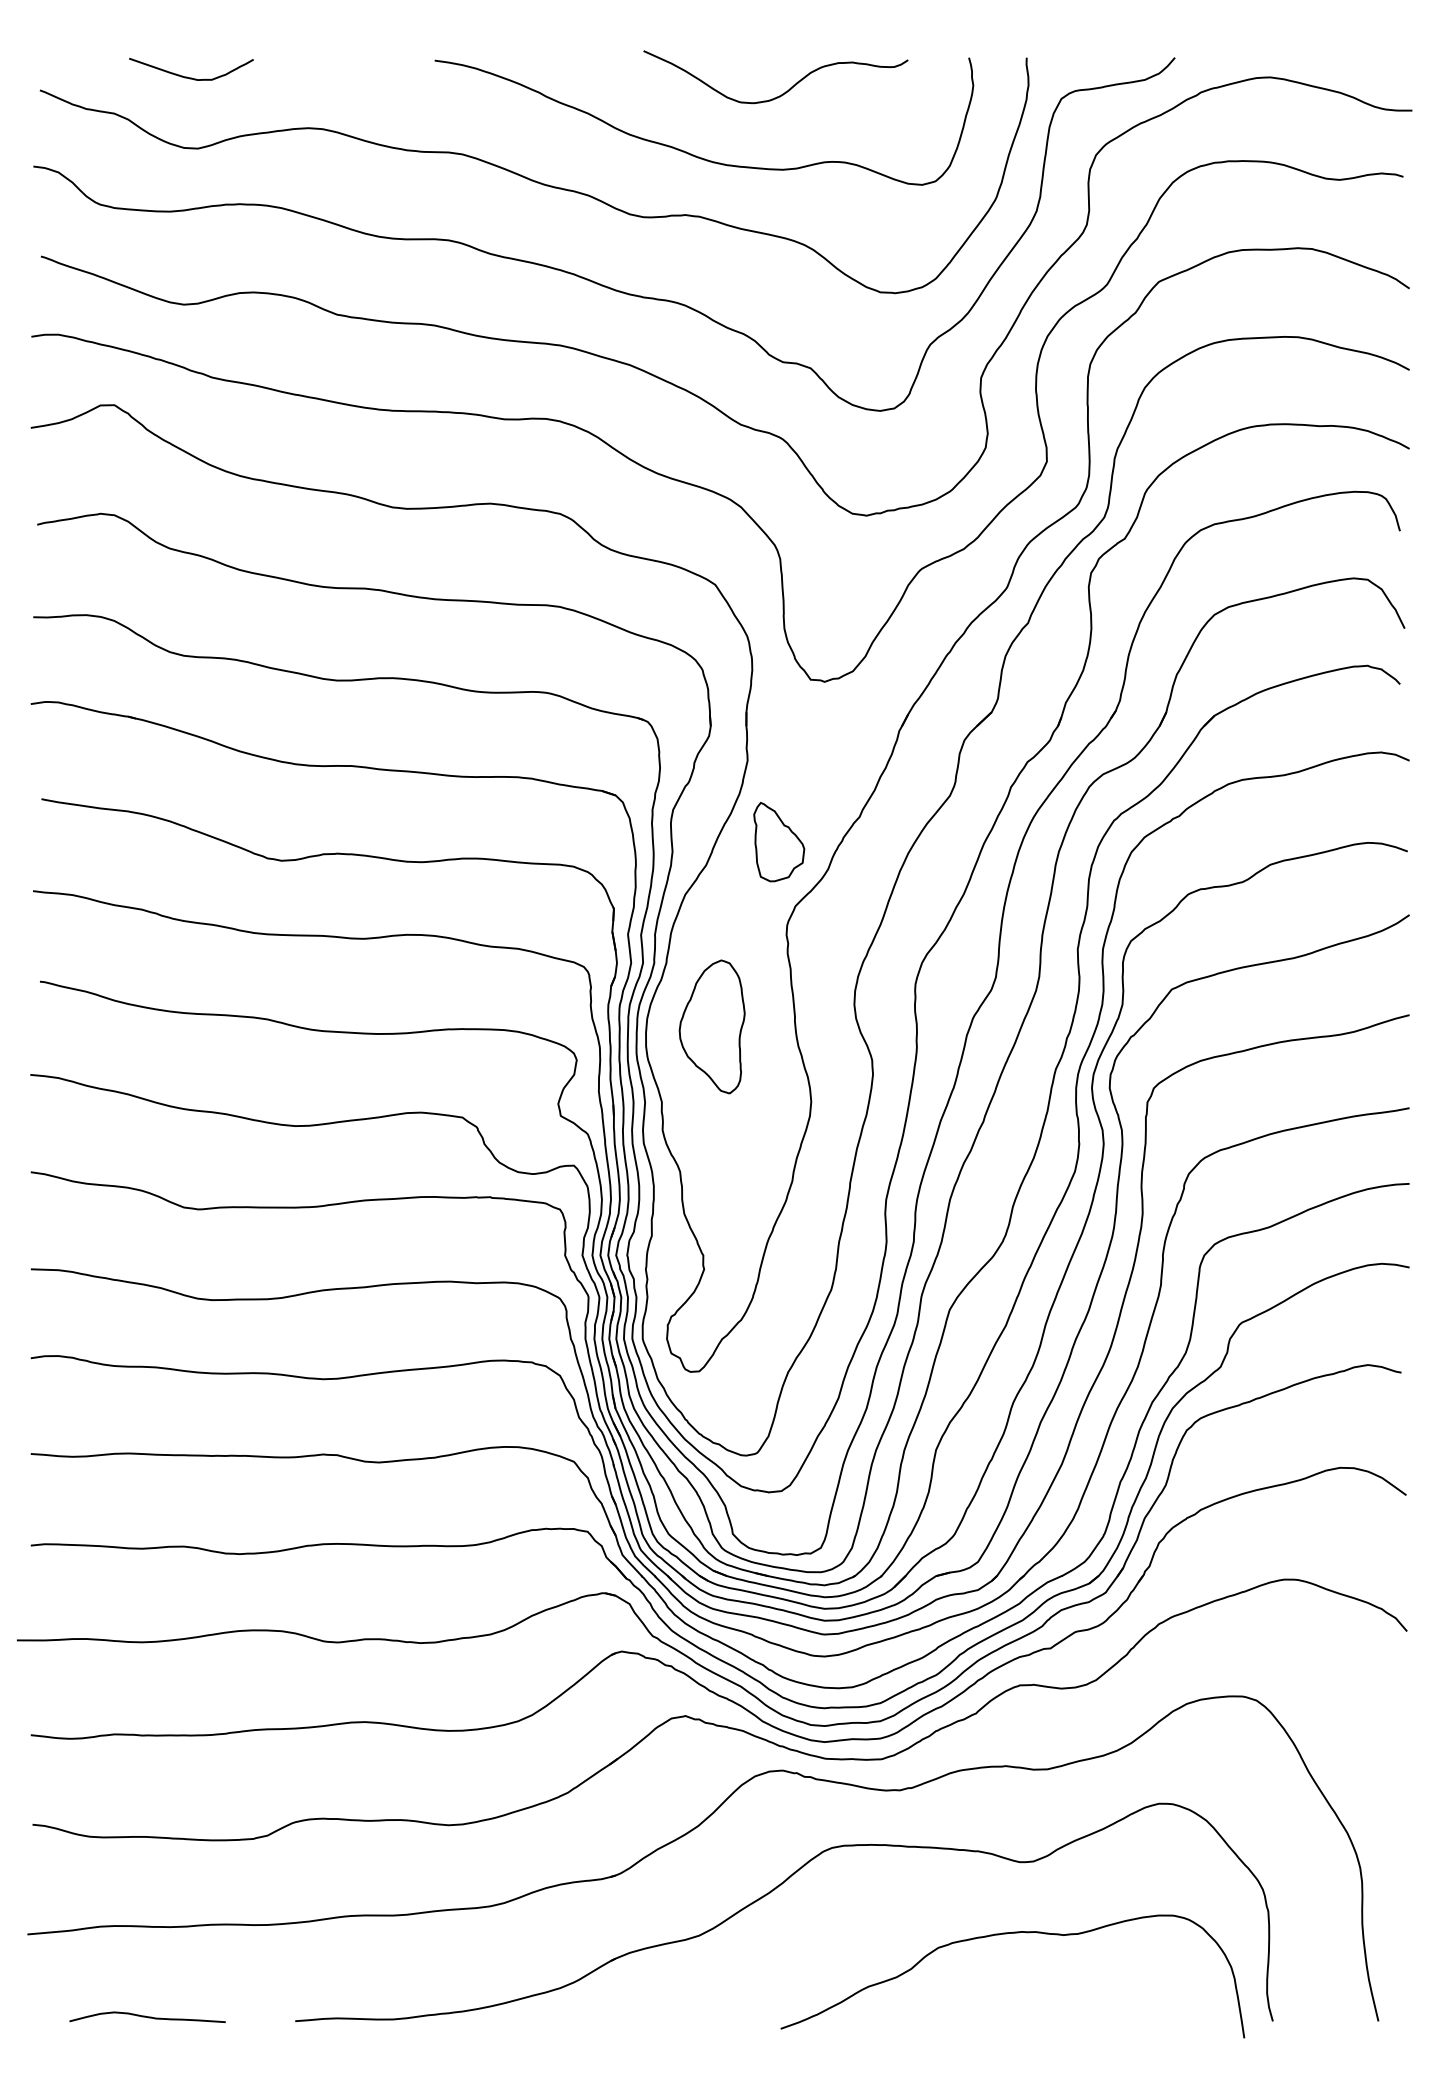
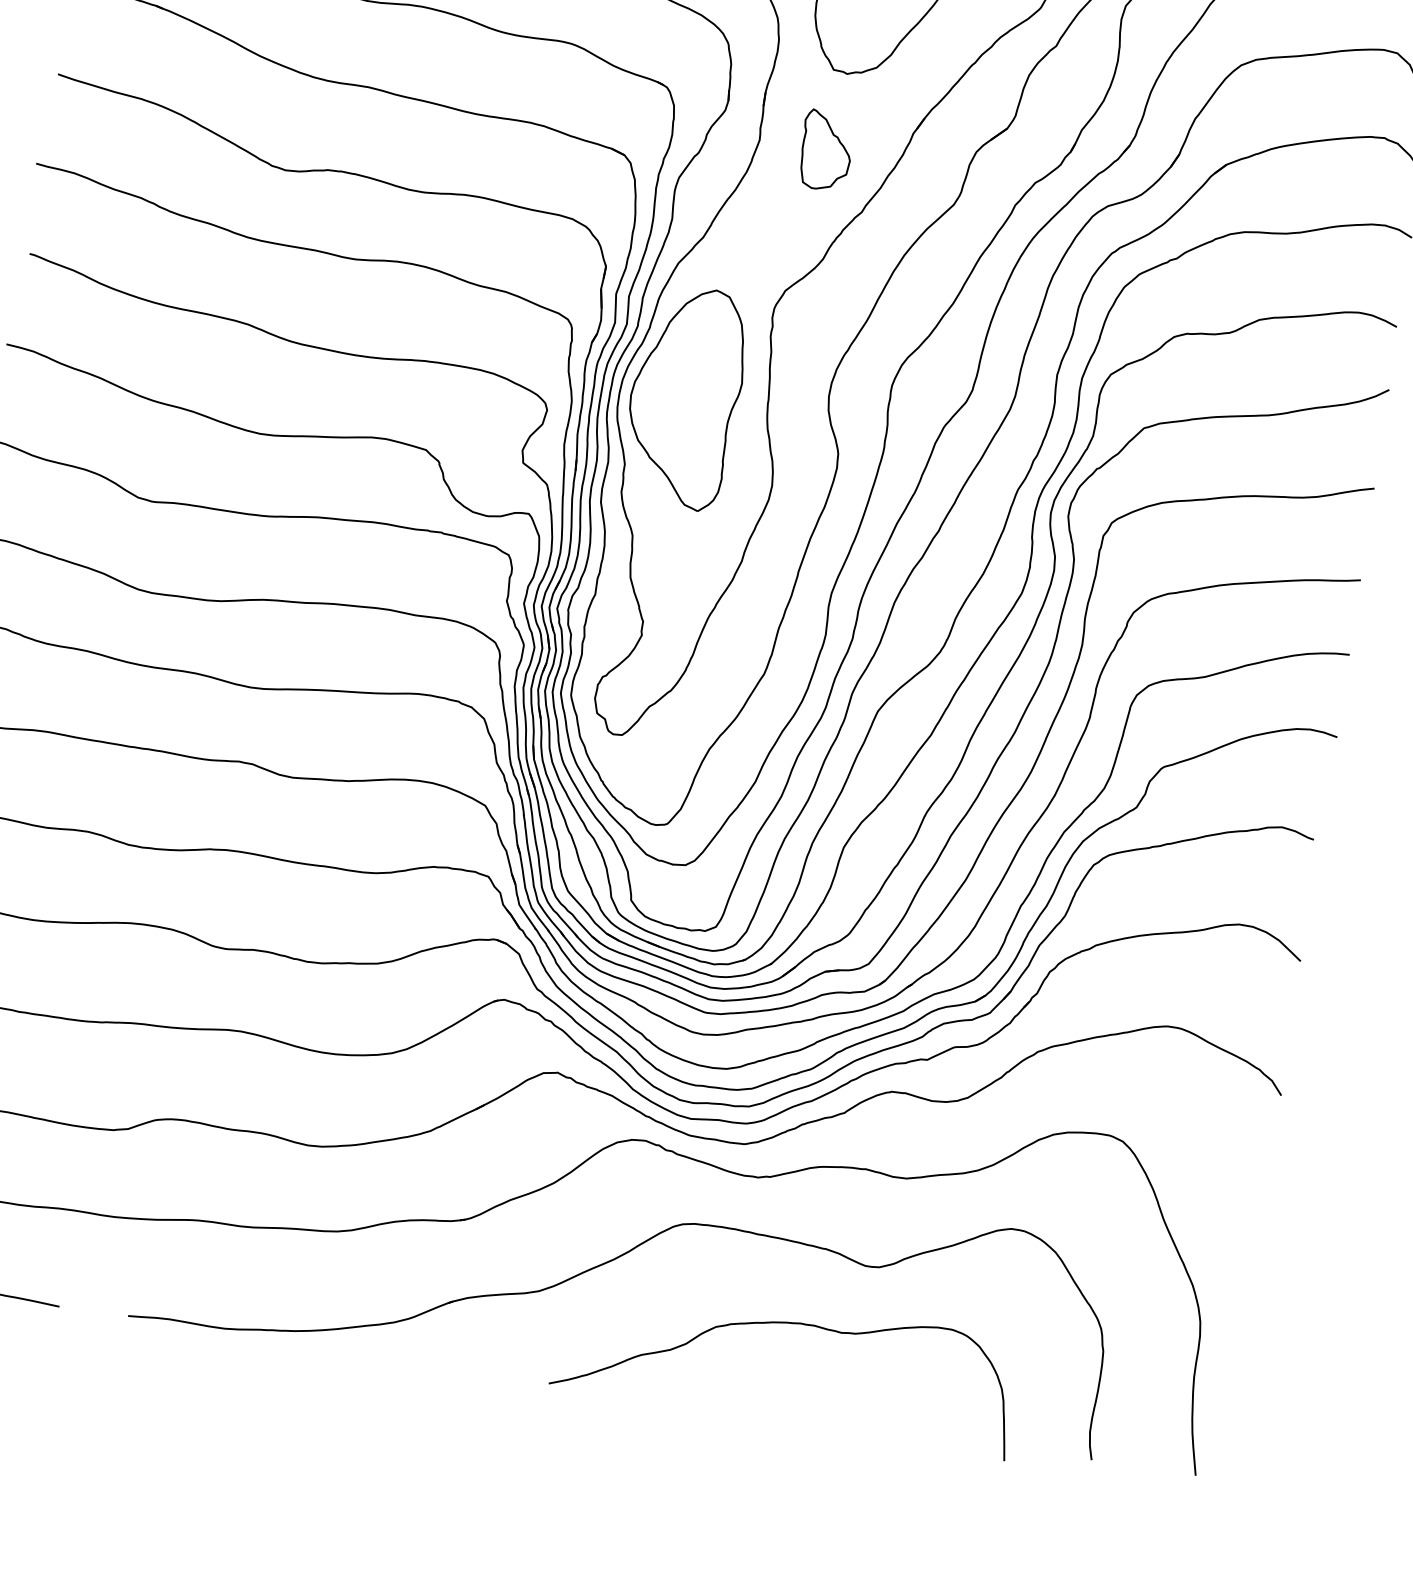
part: (779, 842) -> (826, 151), moved
part: (712, 1026) -> (685, 397), size x1.67
curve: (1006, 1934) -> (785, 1323), moved

